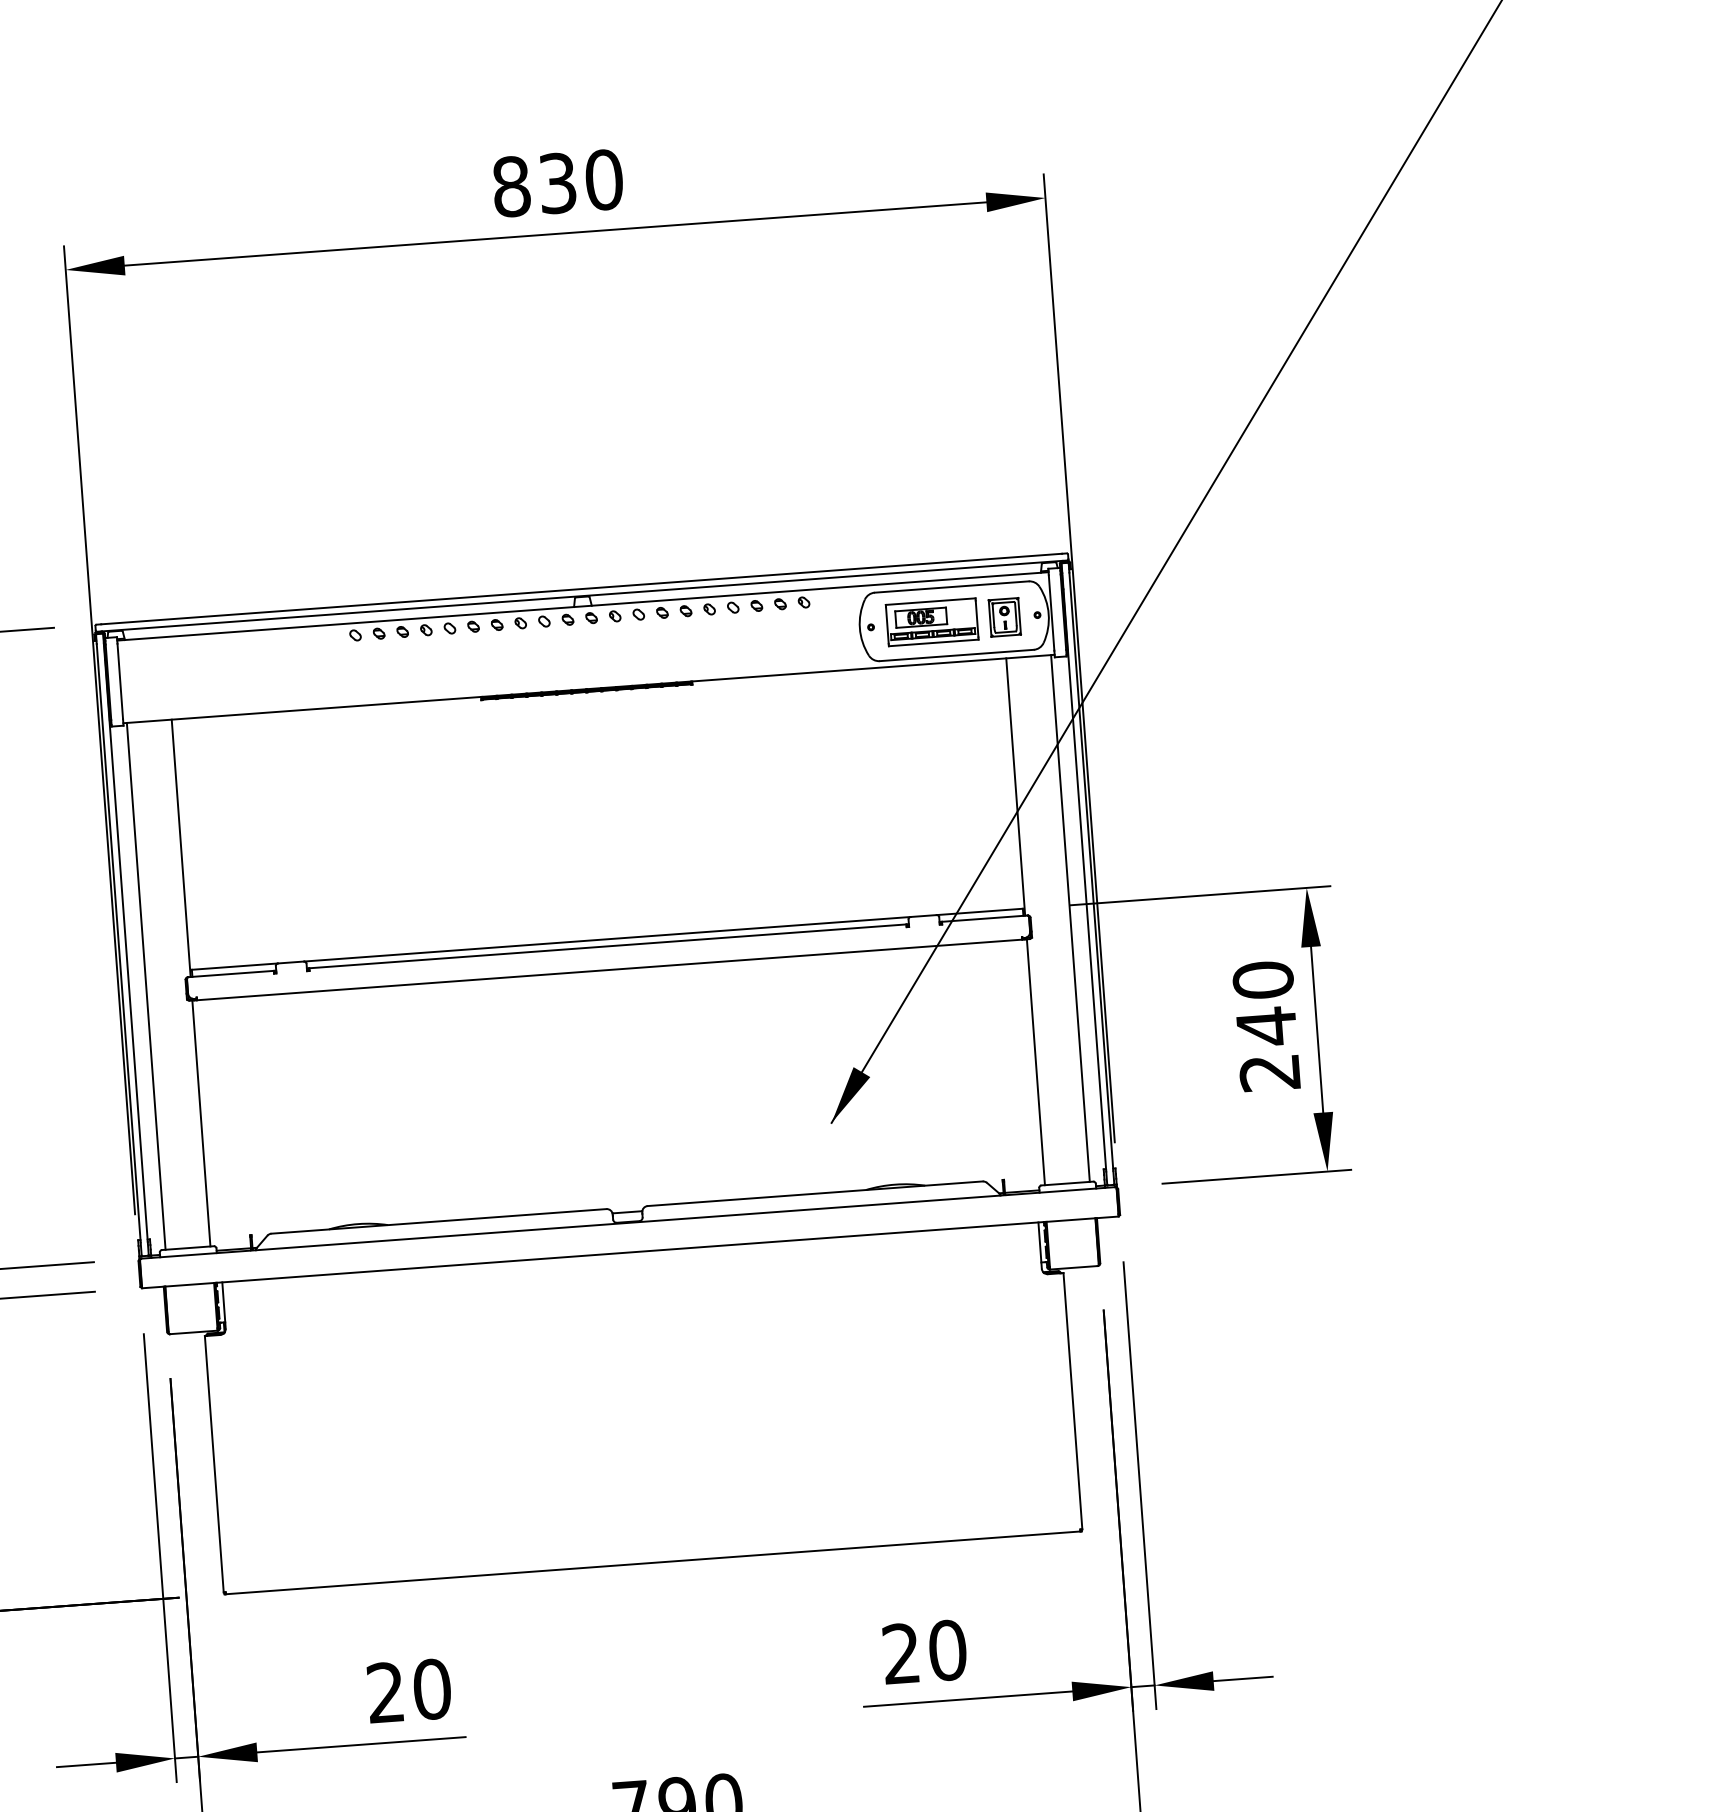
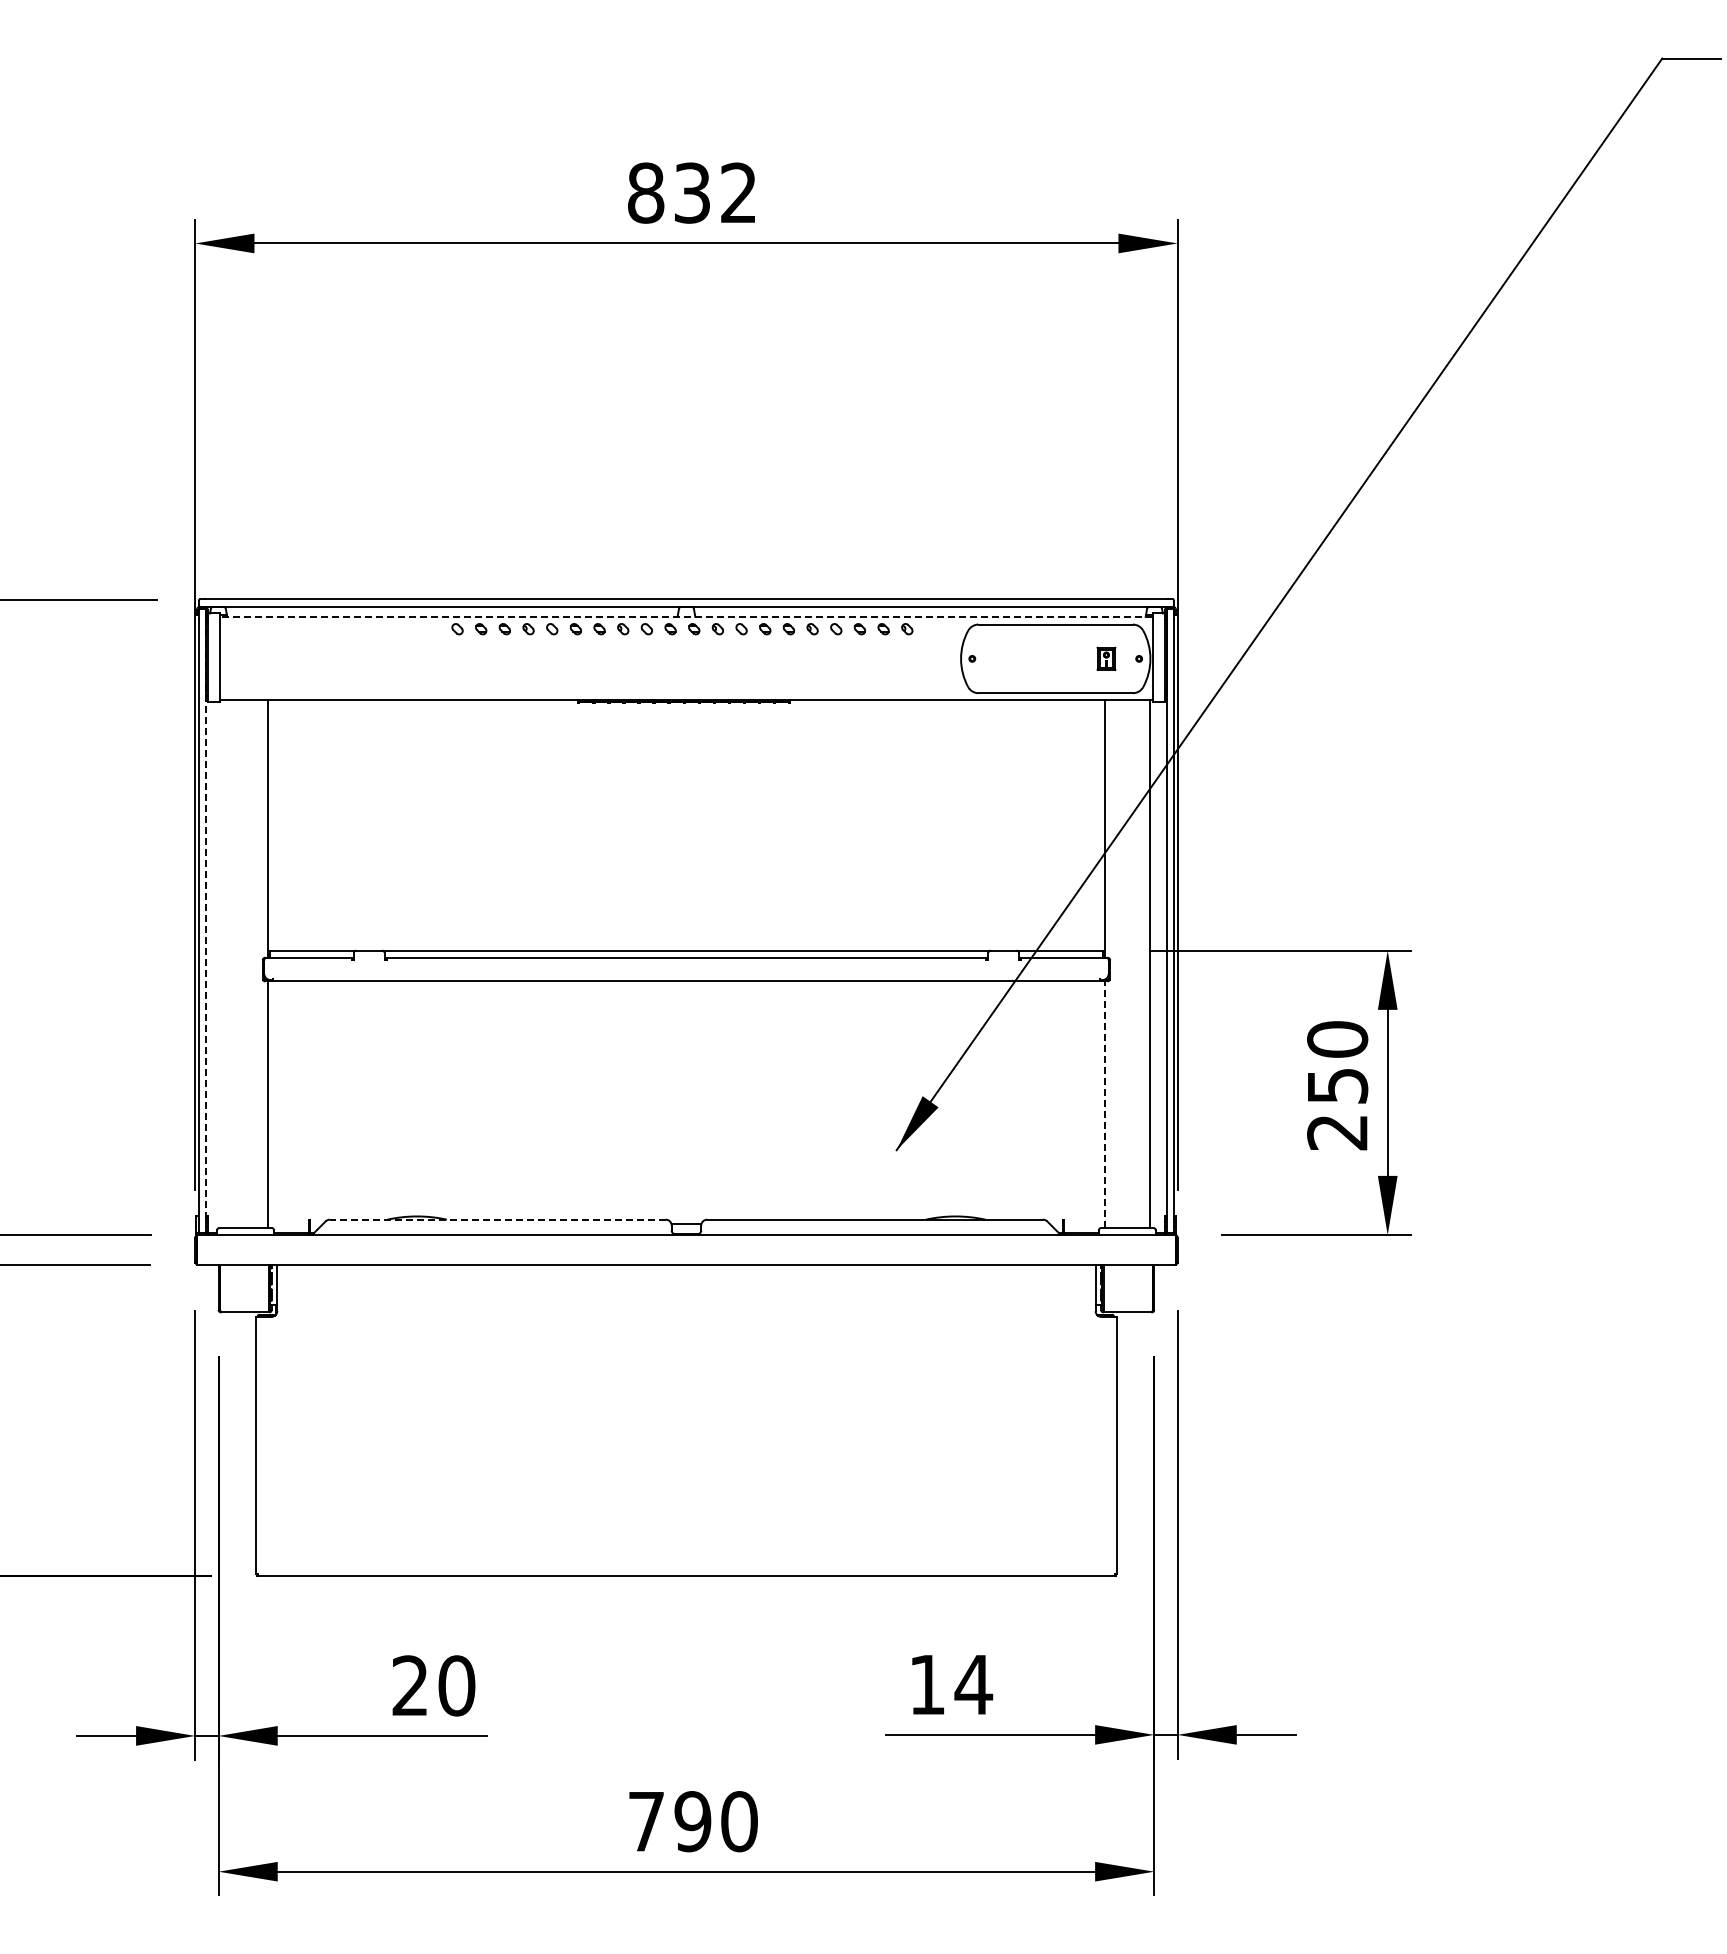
text: (603, 179) -> (738, 192), 830 -> 832
line: (582, 606) -> (686, 616), solid -> dashed
part: (1004, 617) -> (1106, 658), size x0.6
part: (932, 622) -> (1033, 658), removed
line: (125, 942) -> (205, 918), solid -> dashed
line: (146, 985) -> (223, 963), removed
text: (1267, 1026) -> (1338, 1085), 240 -> 250
line: (1035, 1062) -> (1104, 1104), solid -> dashed
line: (438, 1221) -> (497, 1219), solid -> dashed
text: (925, 1651) -> (951, 1684), 20 -> 14

